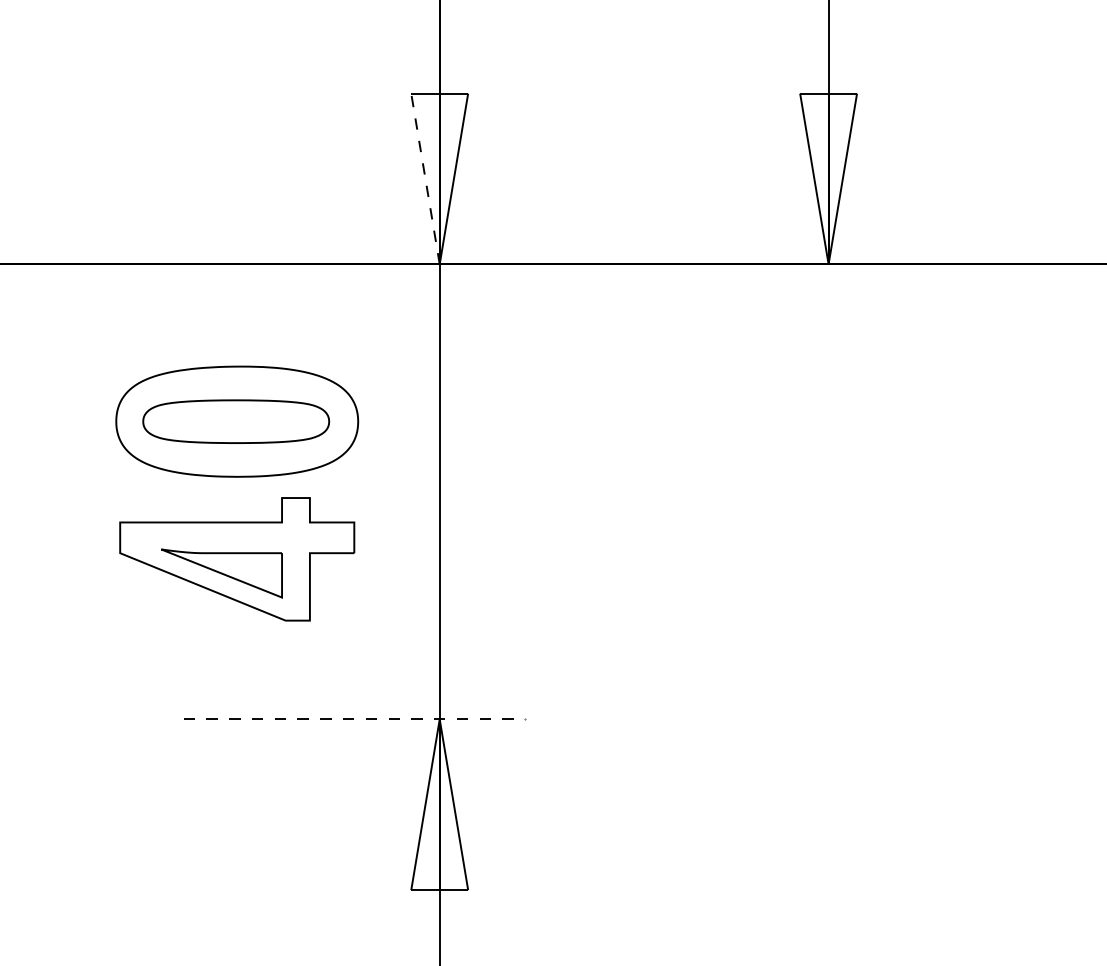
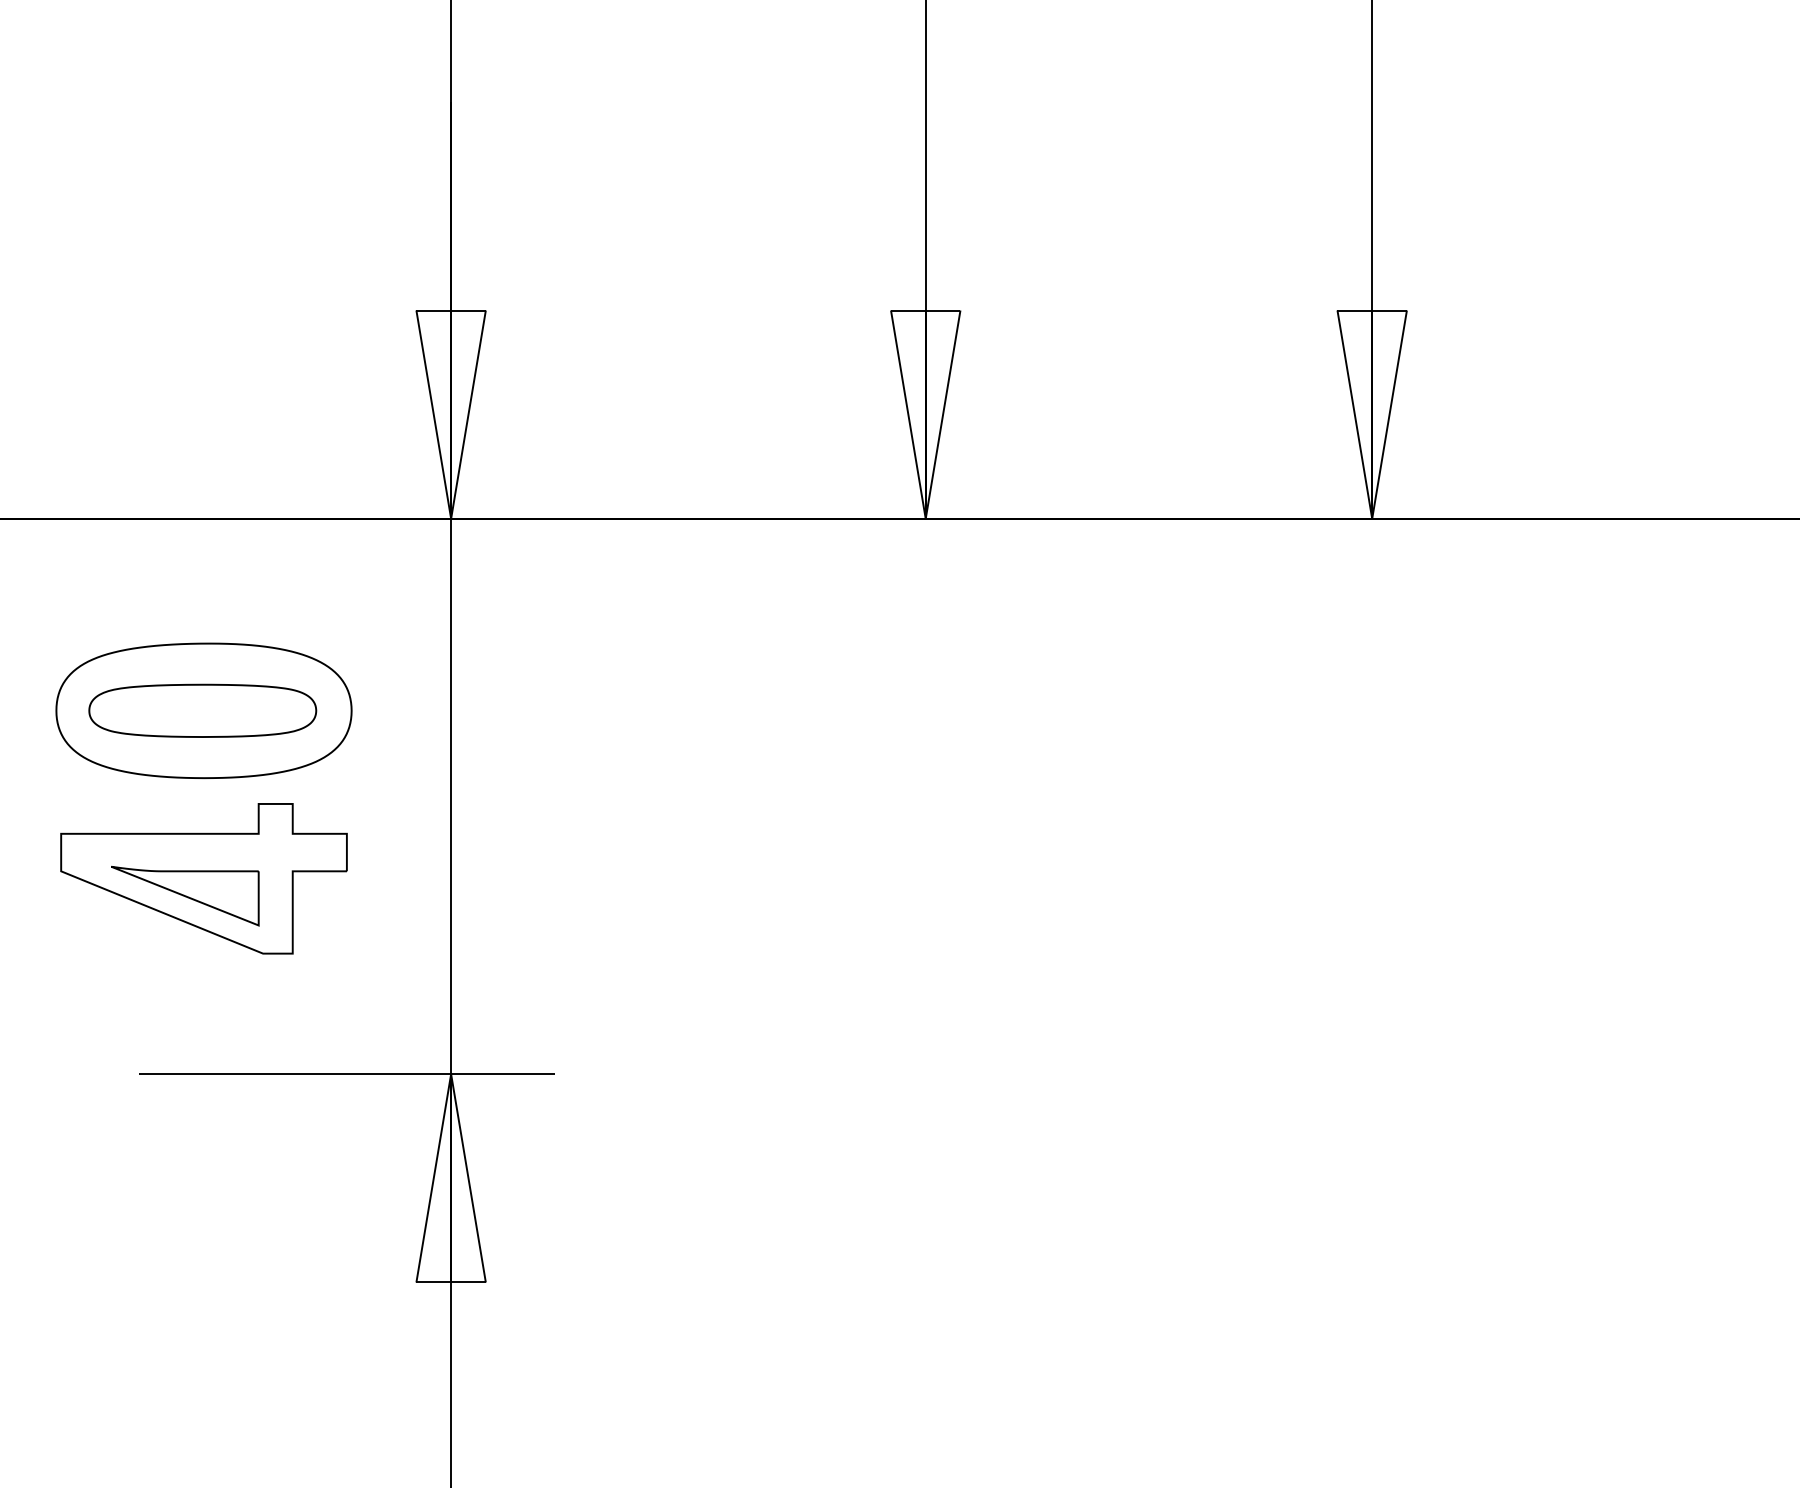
line: (425, 178) -> (433, 414), dashed -> solid
line: (354, 719) -> (347, 1074), dashed -> solid

